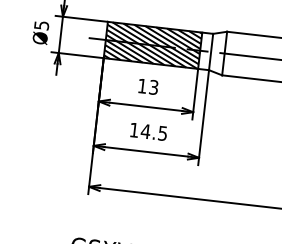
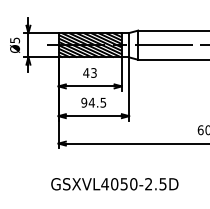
text: (142, 85) -> (86, 72), 13 -> 43
text: (134, 129) -> (84, 102), 14.5 -> 94.5

